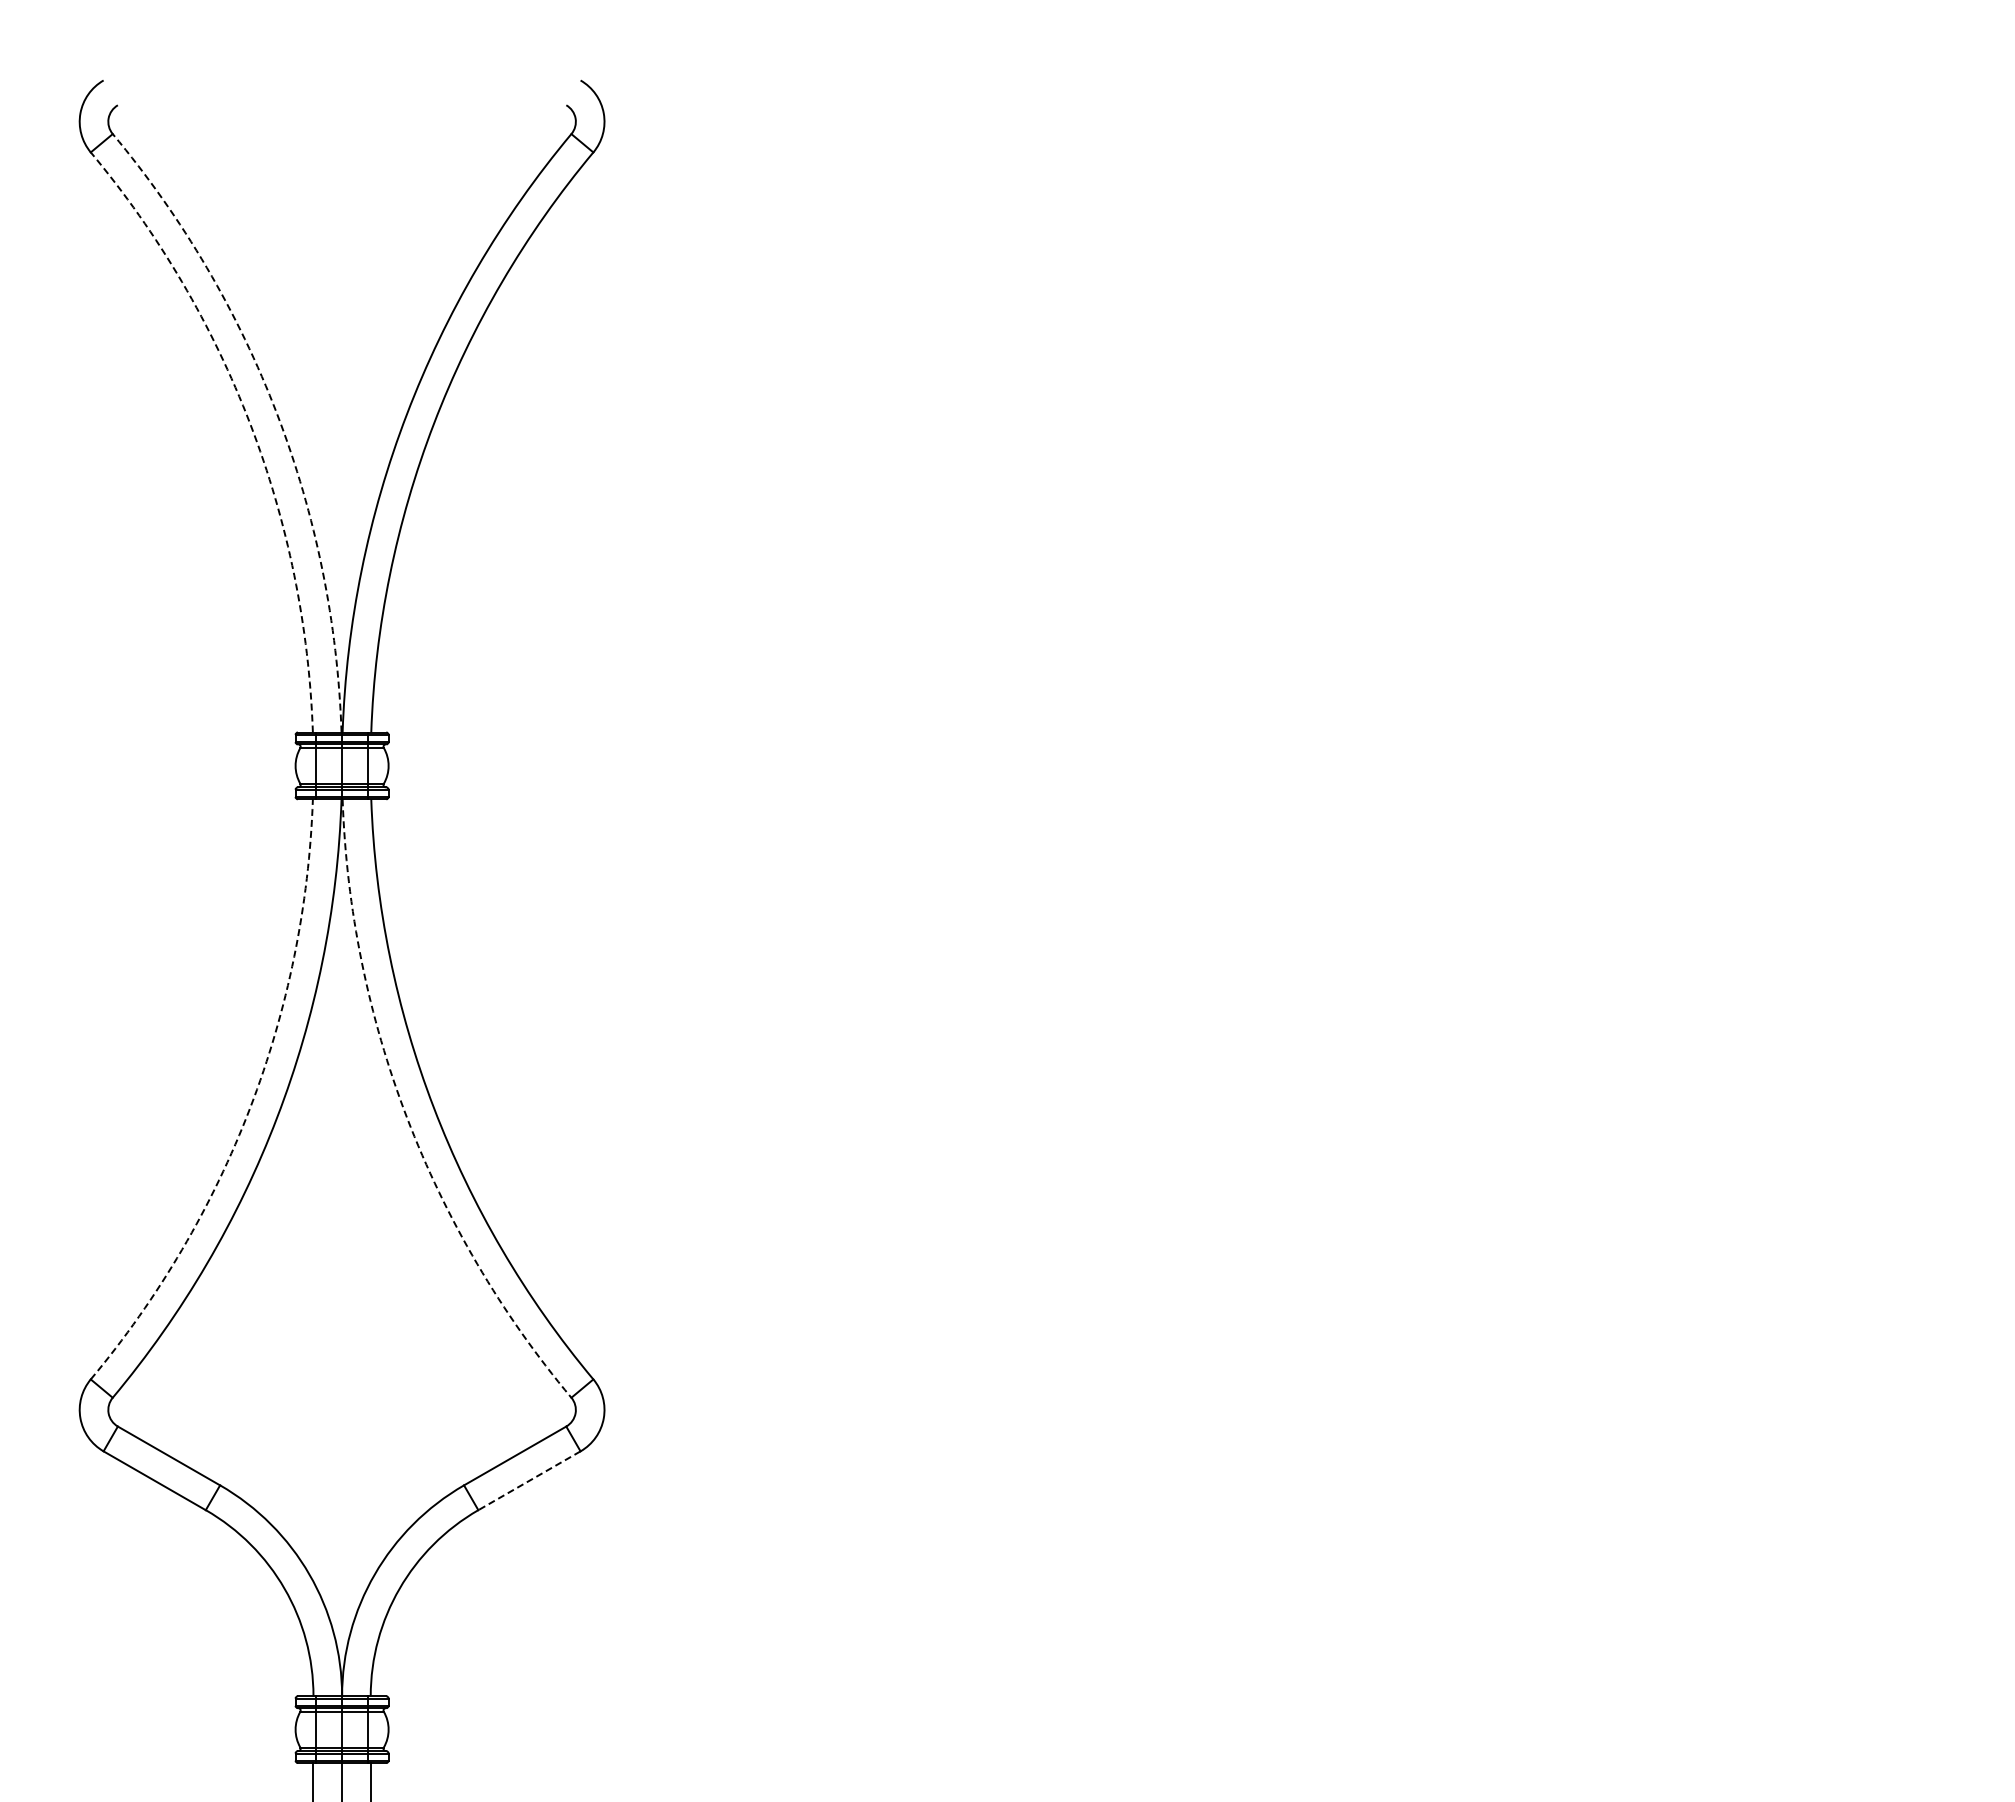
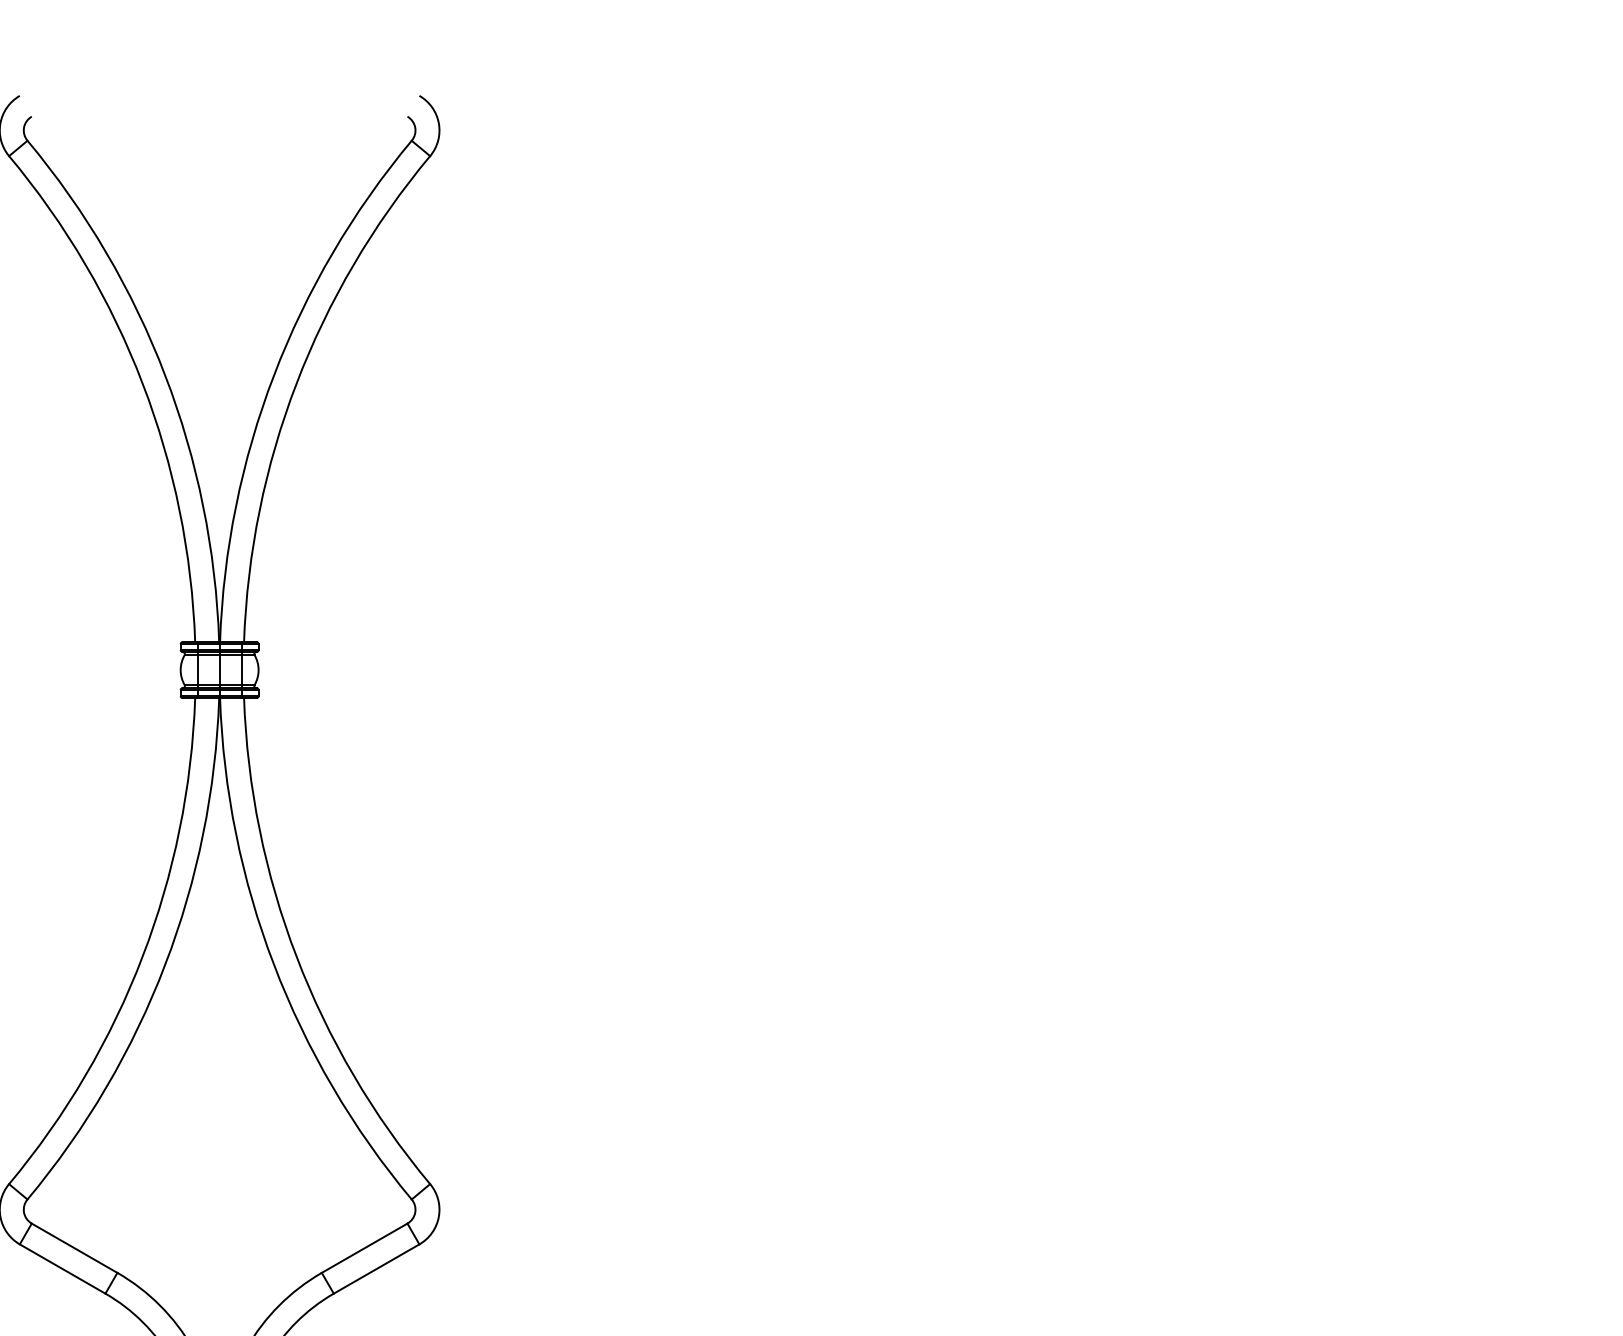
arc: (277, 414) -> (165, 375), dashed -> solid
arc: (250, 423) -> (142, 383), dashed -> solid
arc: (250, 1107) -> (142, 956), dashed -> solid
arc: (407, 1117) -> (274, 964), dashed -> solid
line: (529, 1480) -> (376, 1268), dashed -> solid

